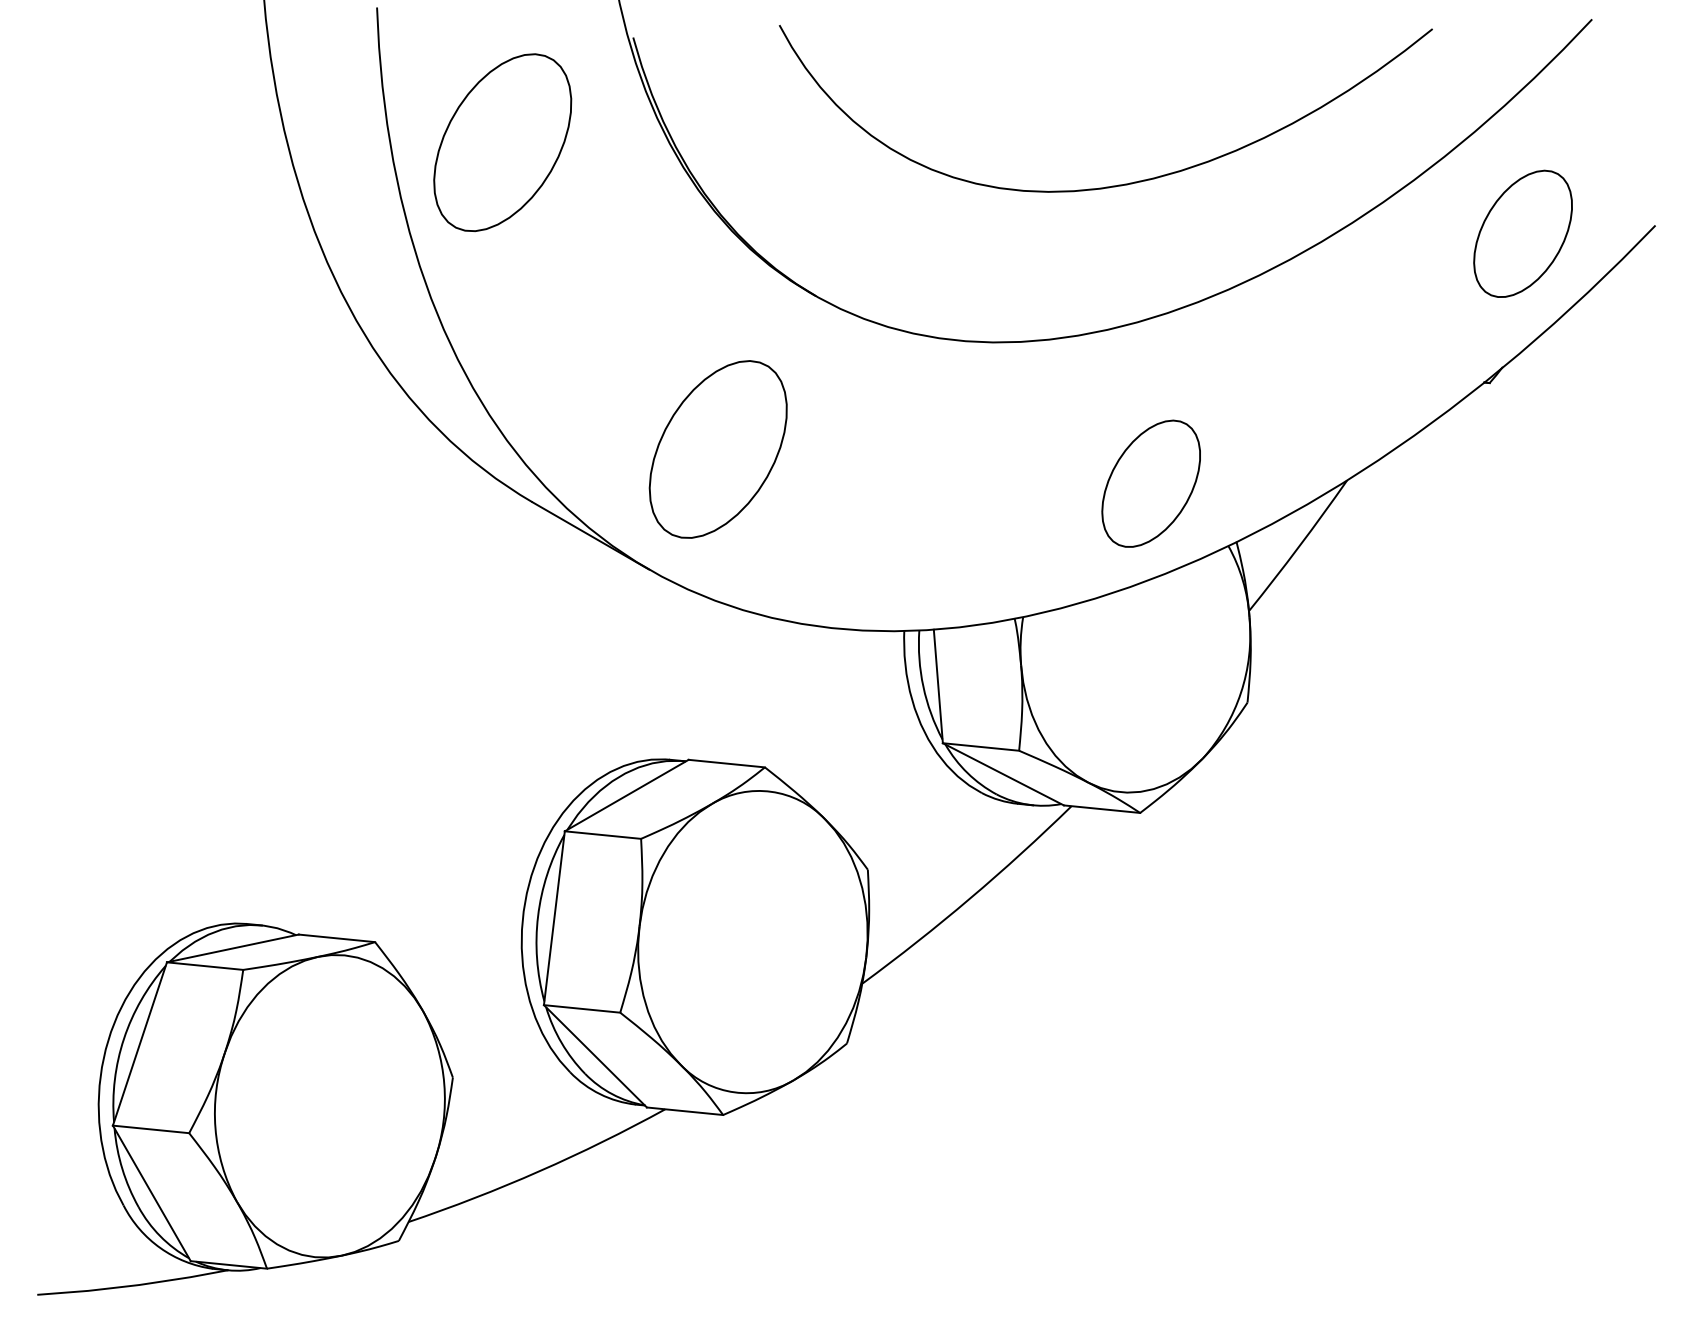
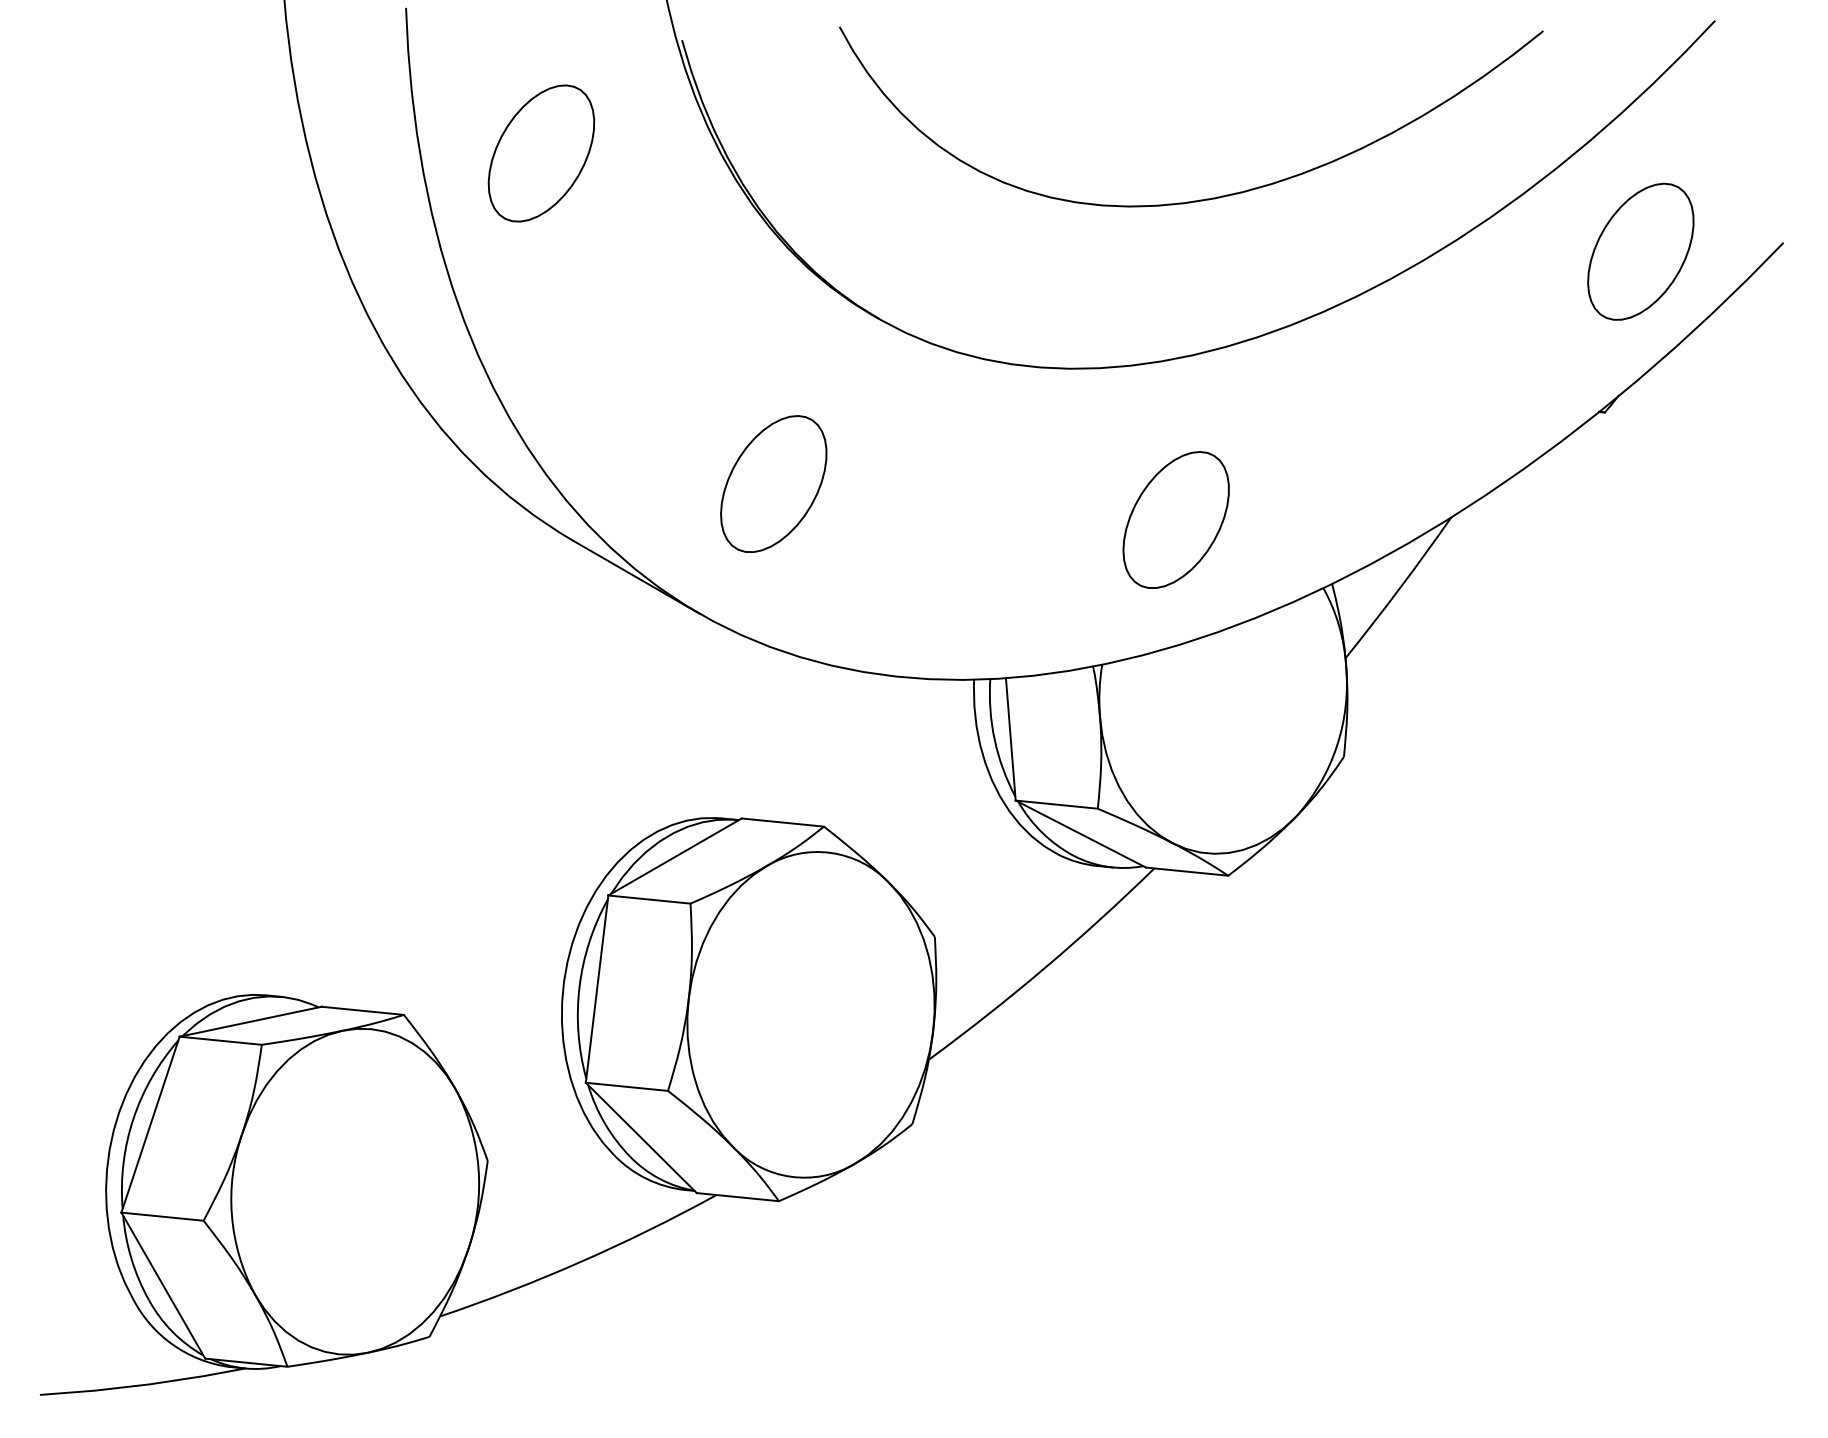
part: (502, 142) -> (541, 153), size x0.71
part: (718, 448) -> (773, 483), size x0.71
part: (1150, 483) -> (1175, 519), moved

